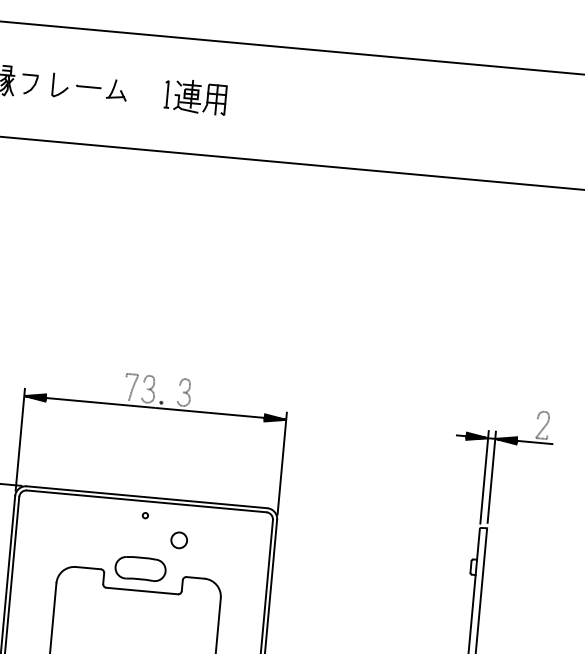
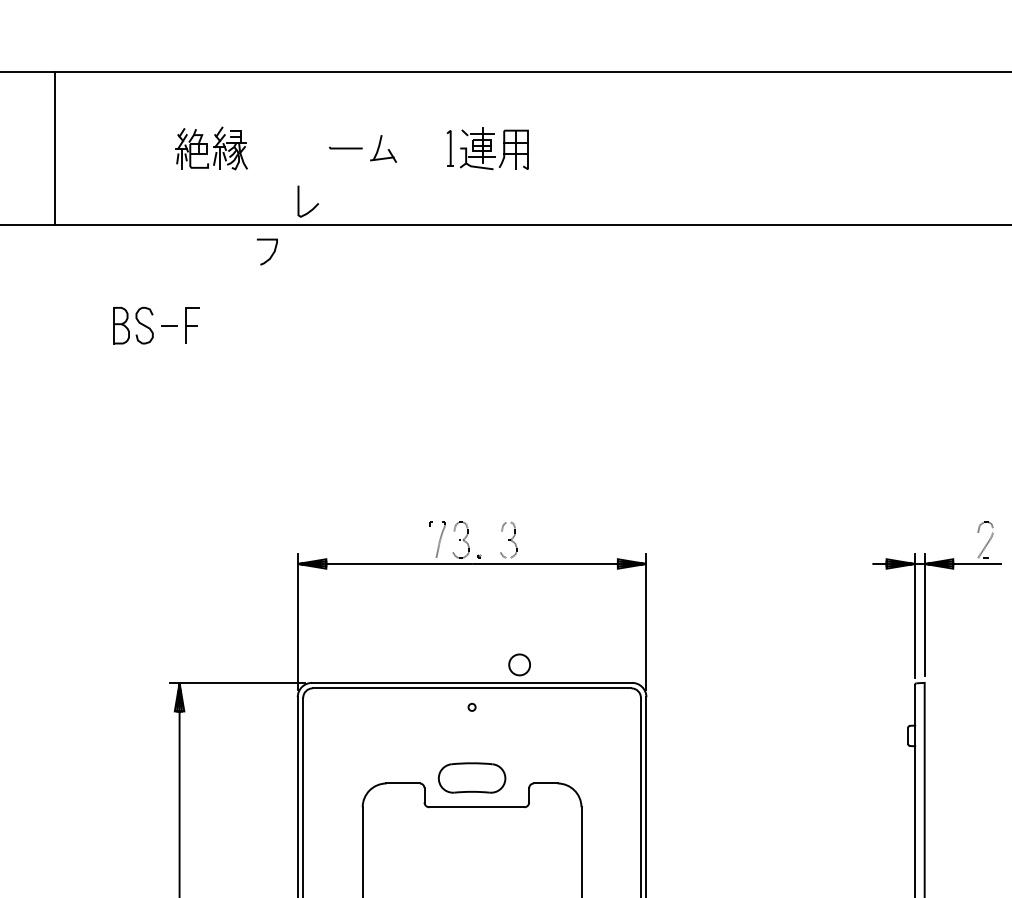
curve: (32, 86) -> (271, 254), moved
curve: (64, 89) -> (314, 206), moved
circle: (179, 540) -> (519, 664), moved

